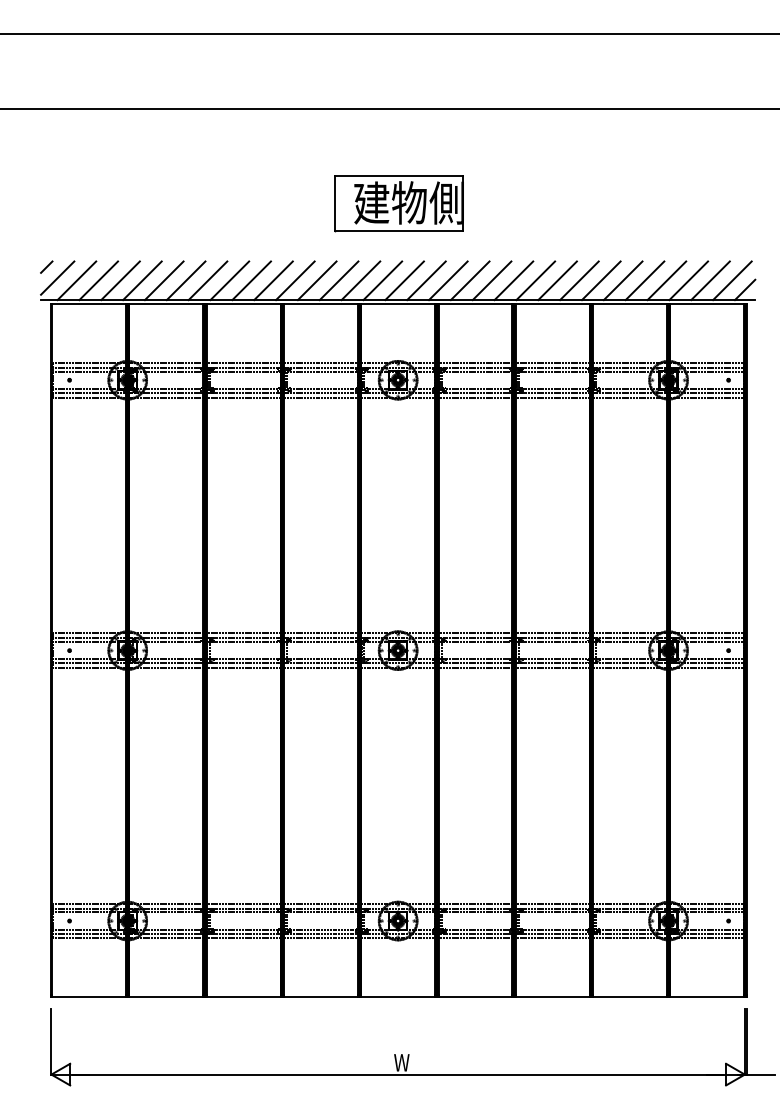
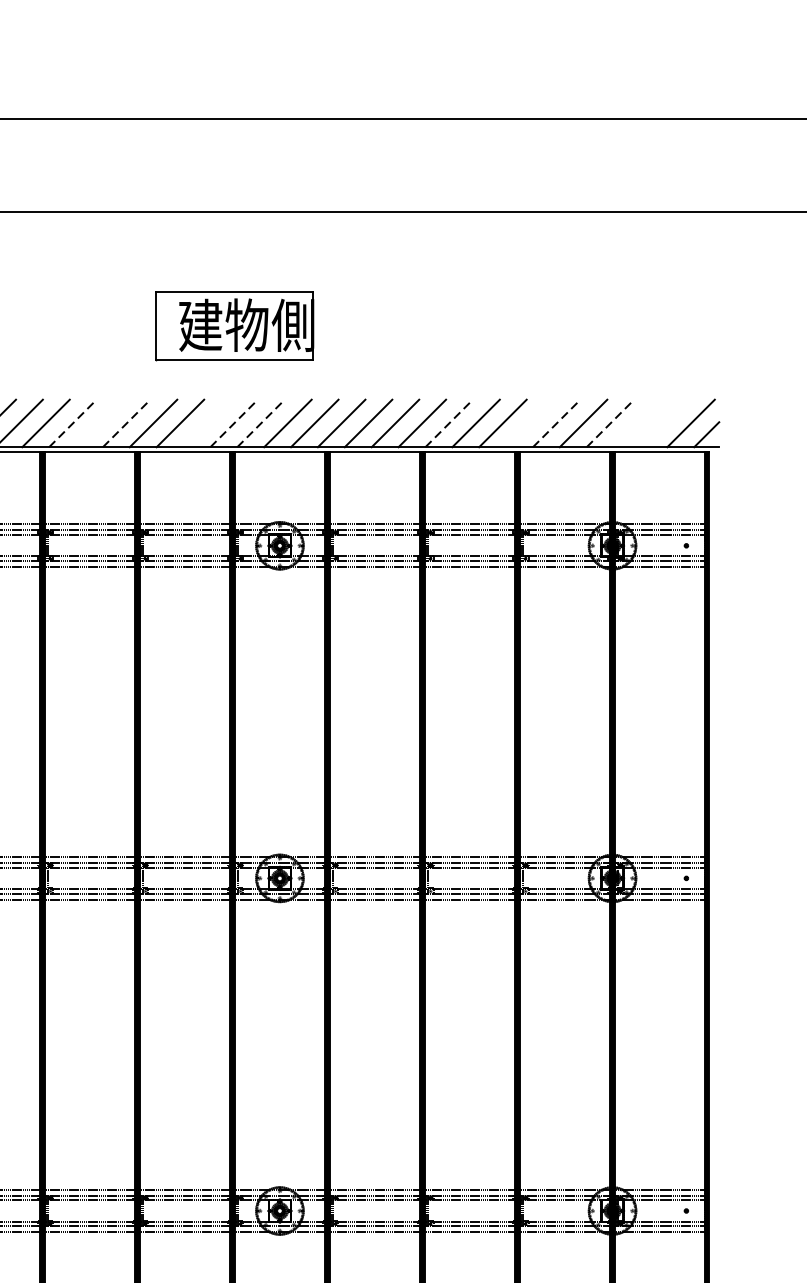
part: (398, 203) -> (233, 325), moved
line: (230, 280) -> (73, 423), solid -> dashed
line: (251, 280) -> (99, 423), removed
line: (273, 280) -> (126, 423), solid -> dashed
line: (338, 280) -> (206, 423), removed
line: (361, 280) -> (234, 423), solid -> dashed
line: (383, 280) -> (261, 423), solid -> dashed
line: (536, 280) -> (450, 423), solid -> dashed
line: (600, 280) -> (528, 423), removed
line: (623, 280) -> (557, 423), solid -> dashed
line: (667, 280) -> (611, 423), solid -> dashed
line: (688, 280) -> (637, 423), removed
line: (710, 280) -> (664, 423), removed

